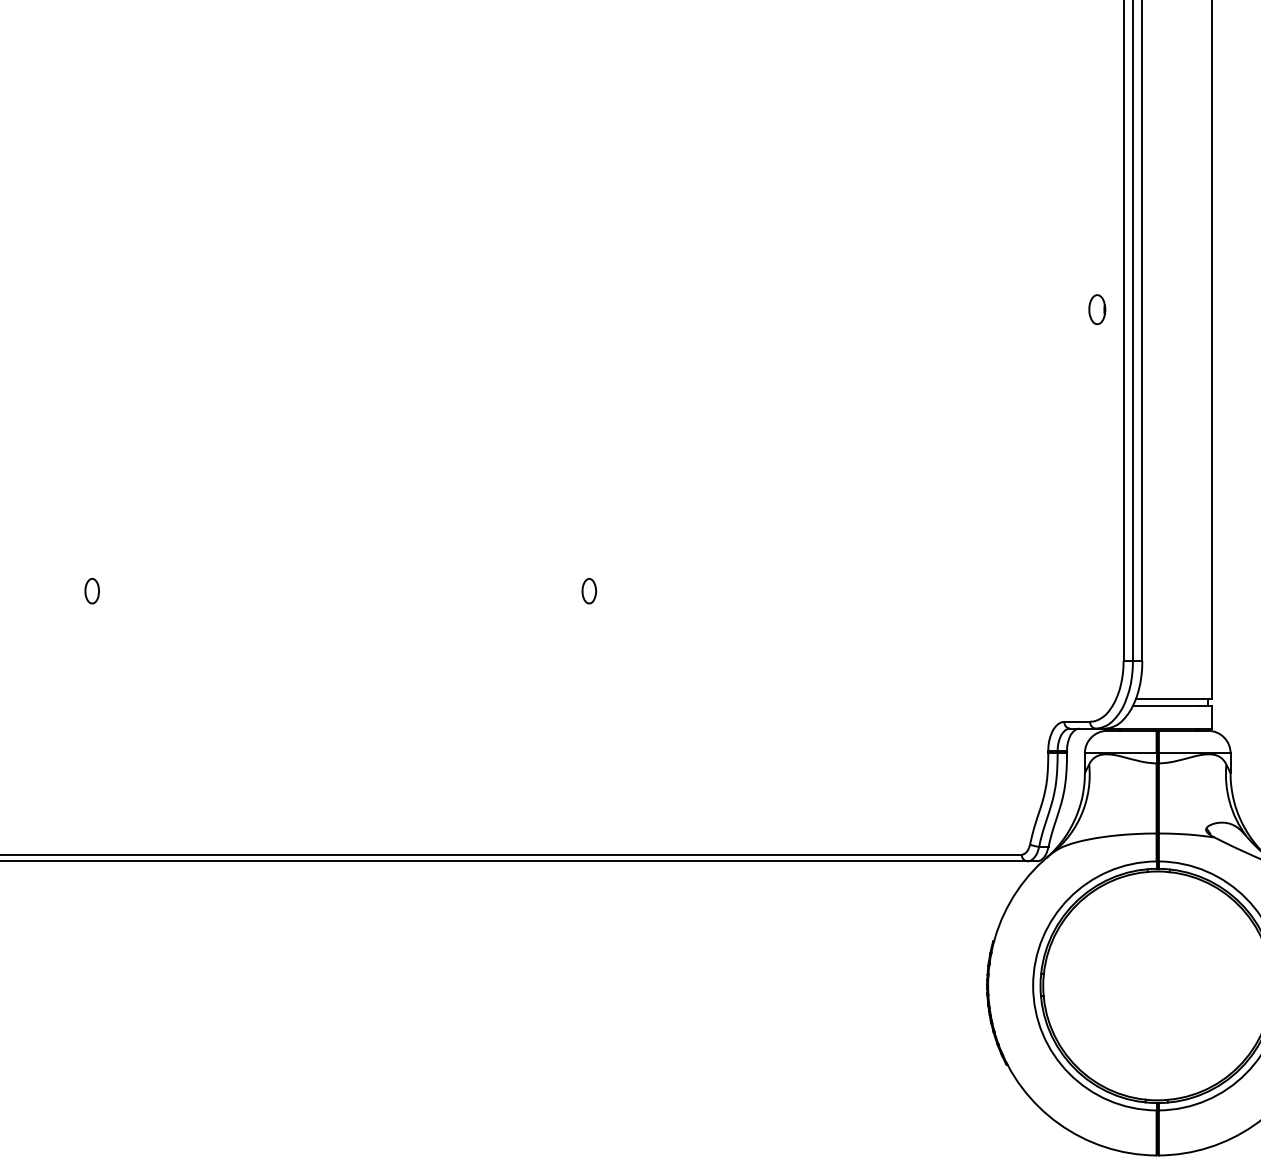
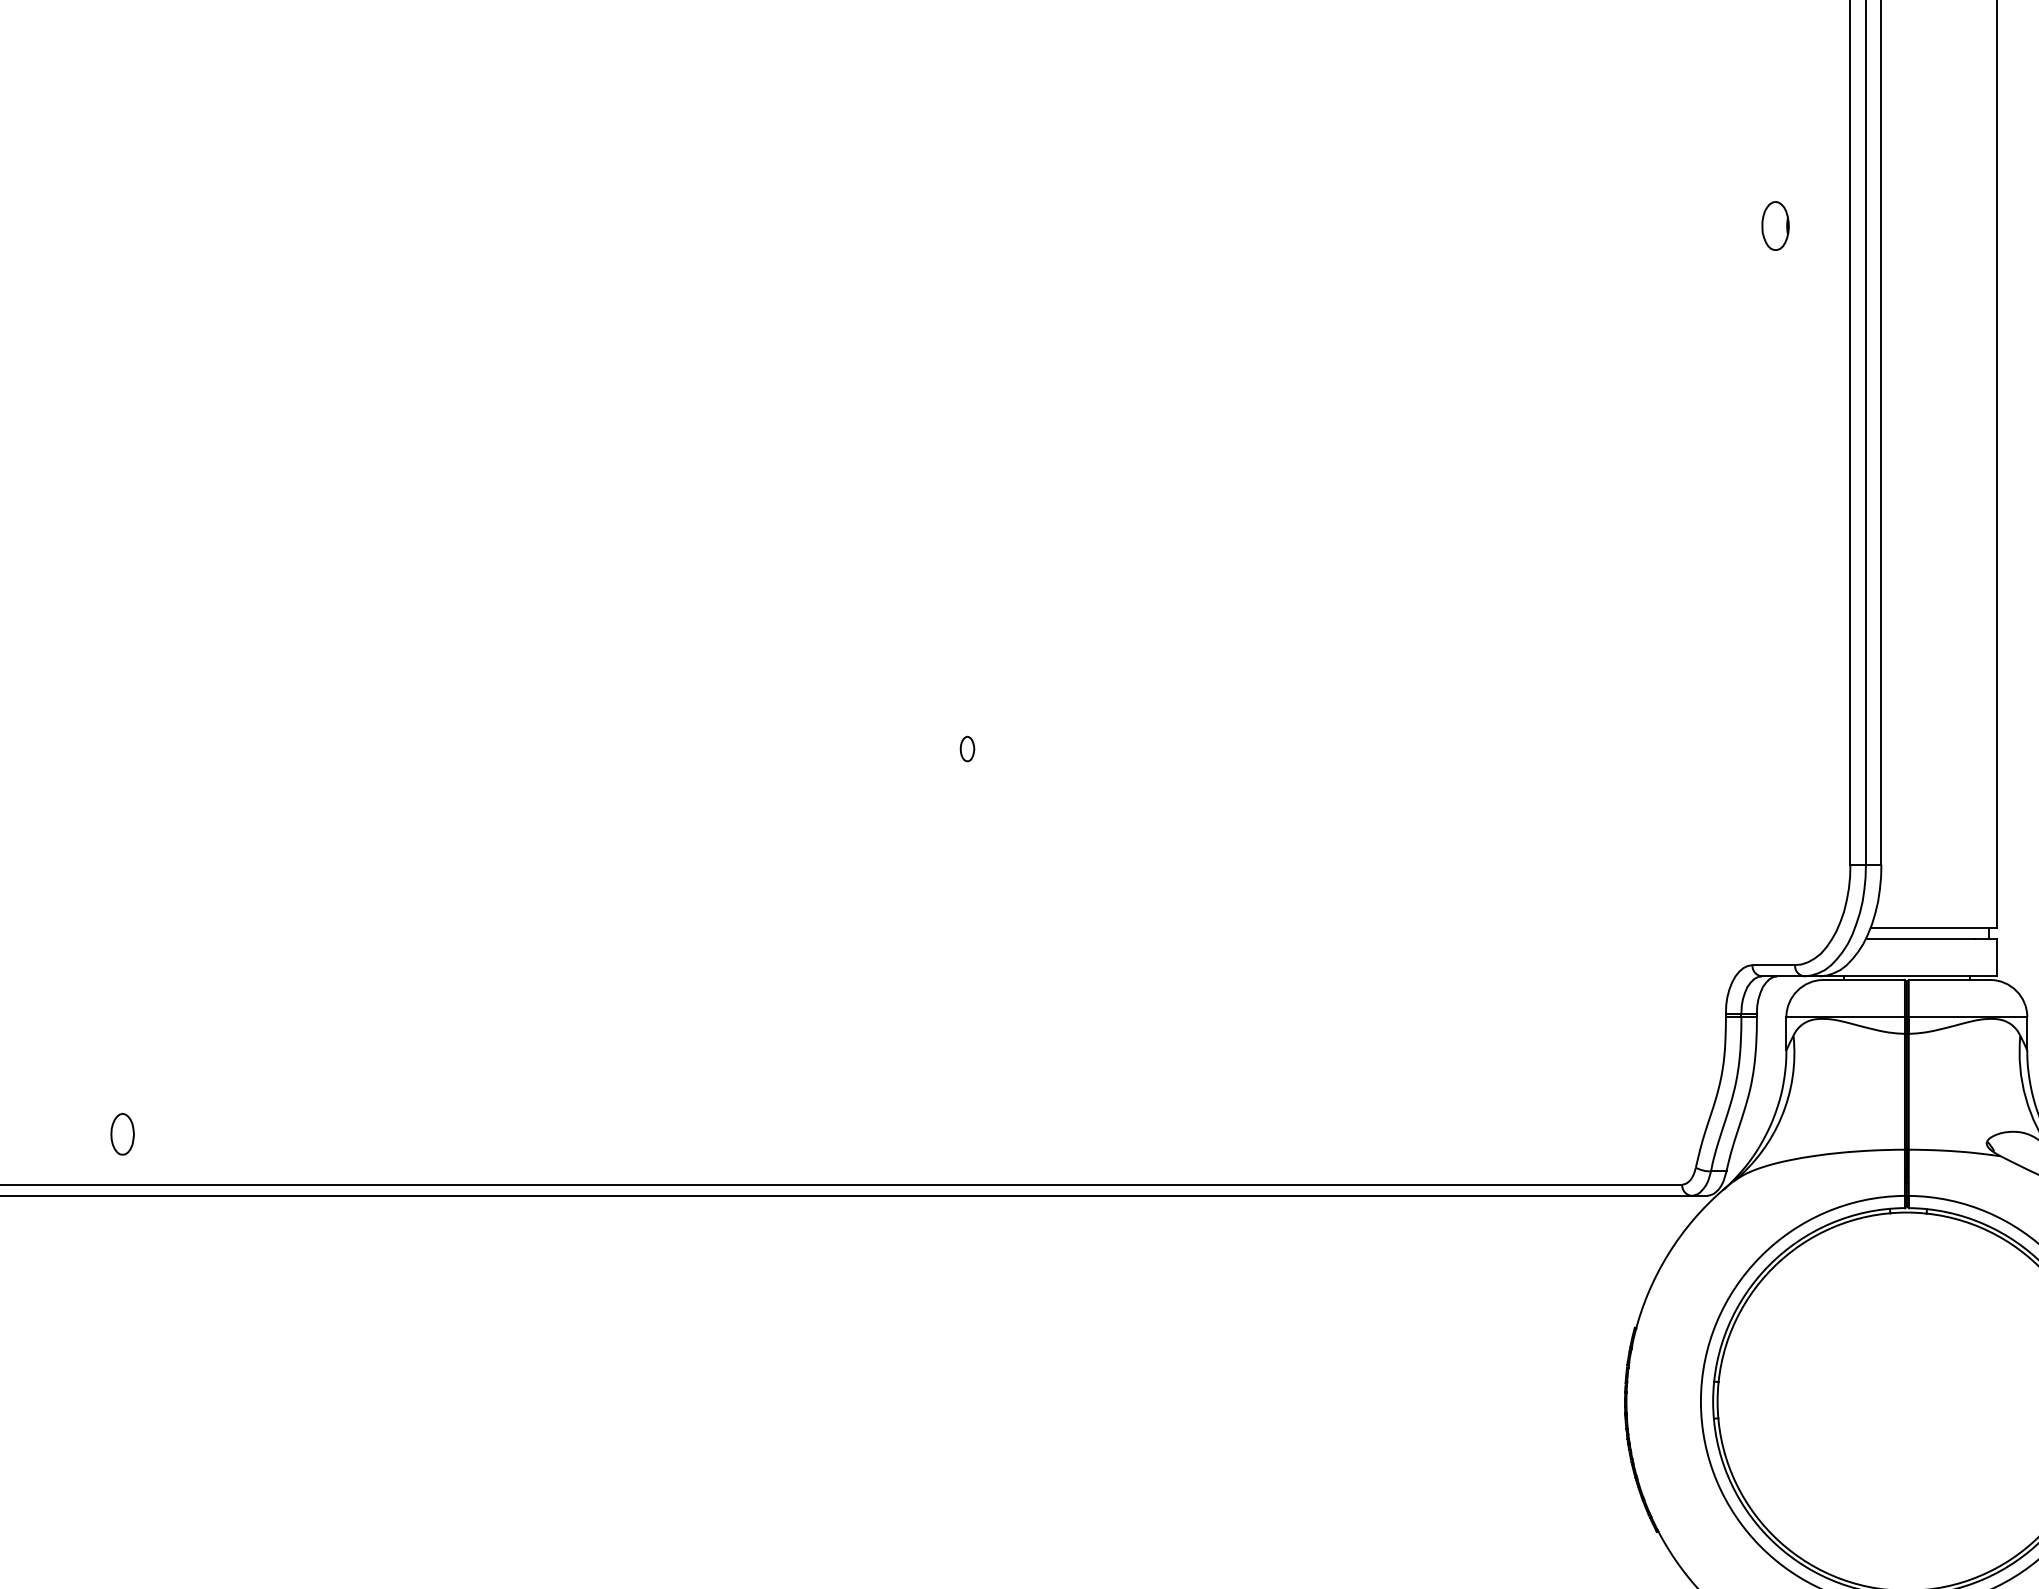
part: (1097, 309) -> (1775, 225), moved
part: (91, 590) -> (121, 1133), moved
part: (589, 590) -> (967, 748), size x0.6

